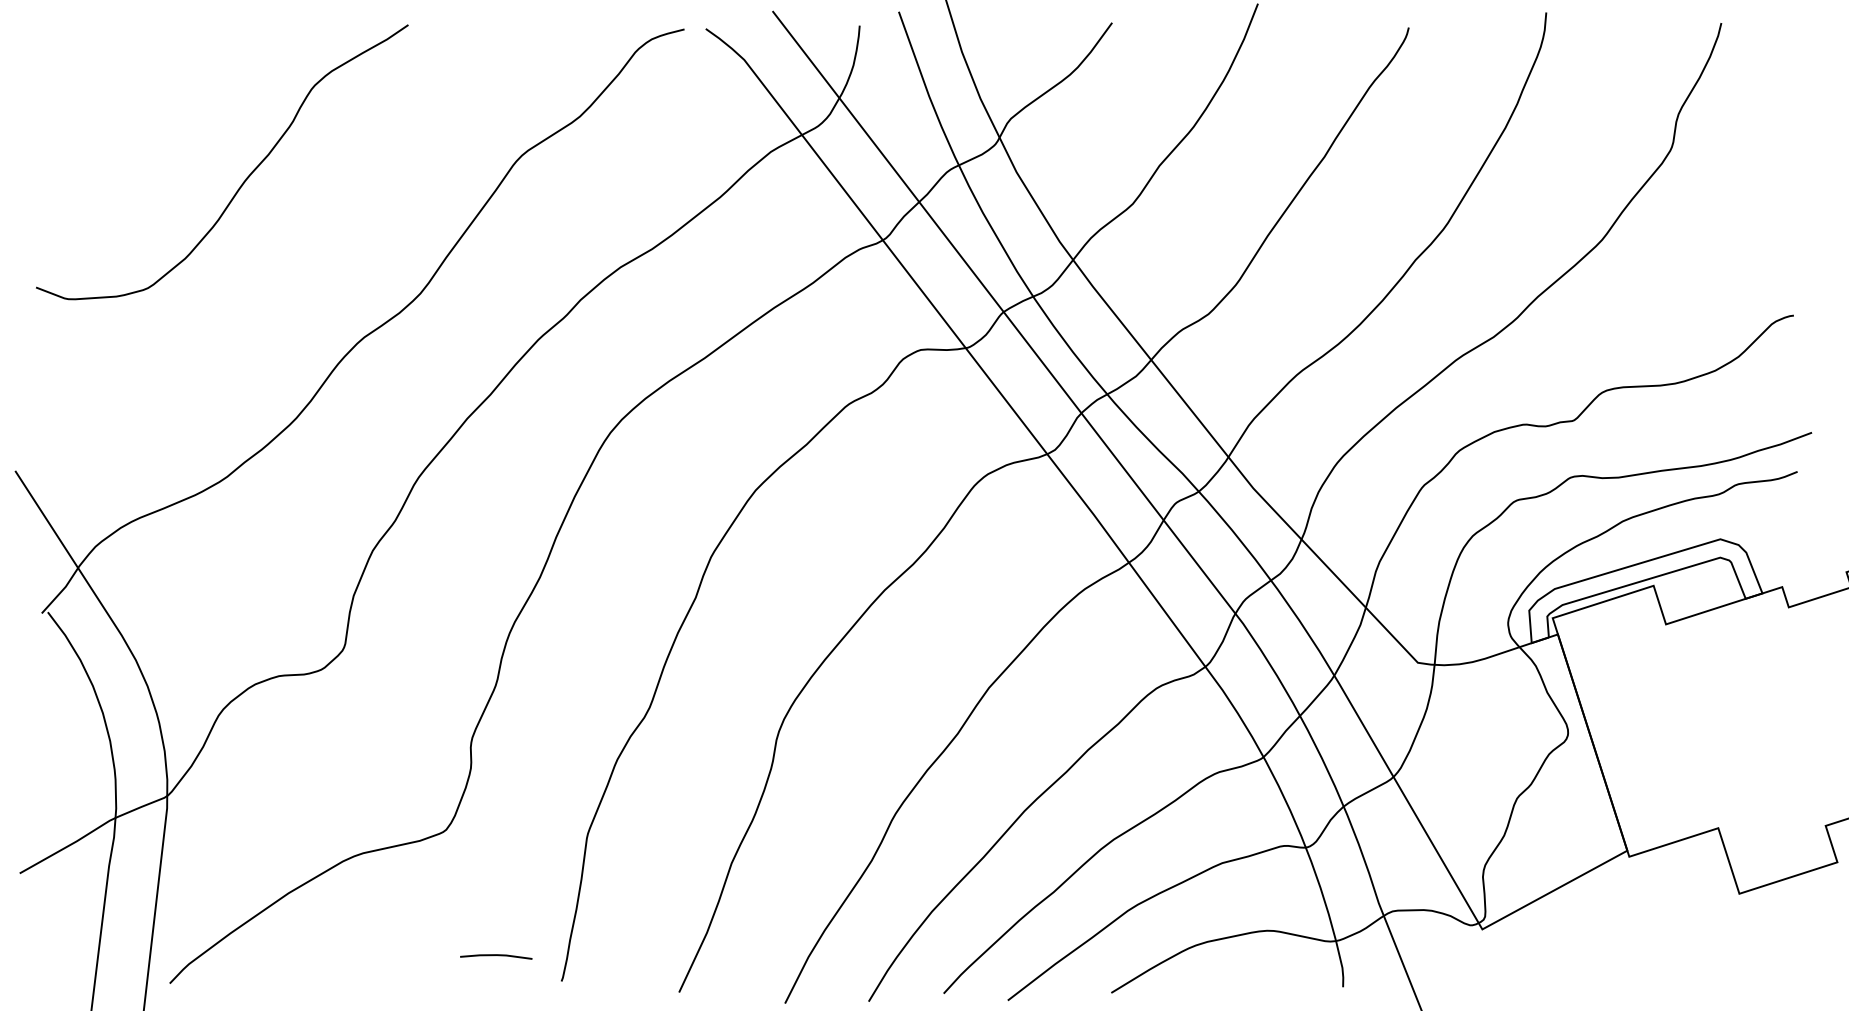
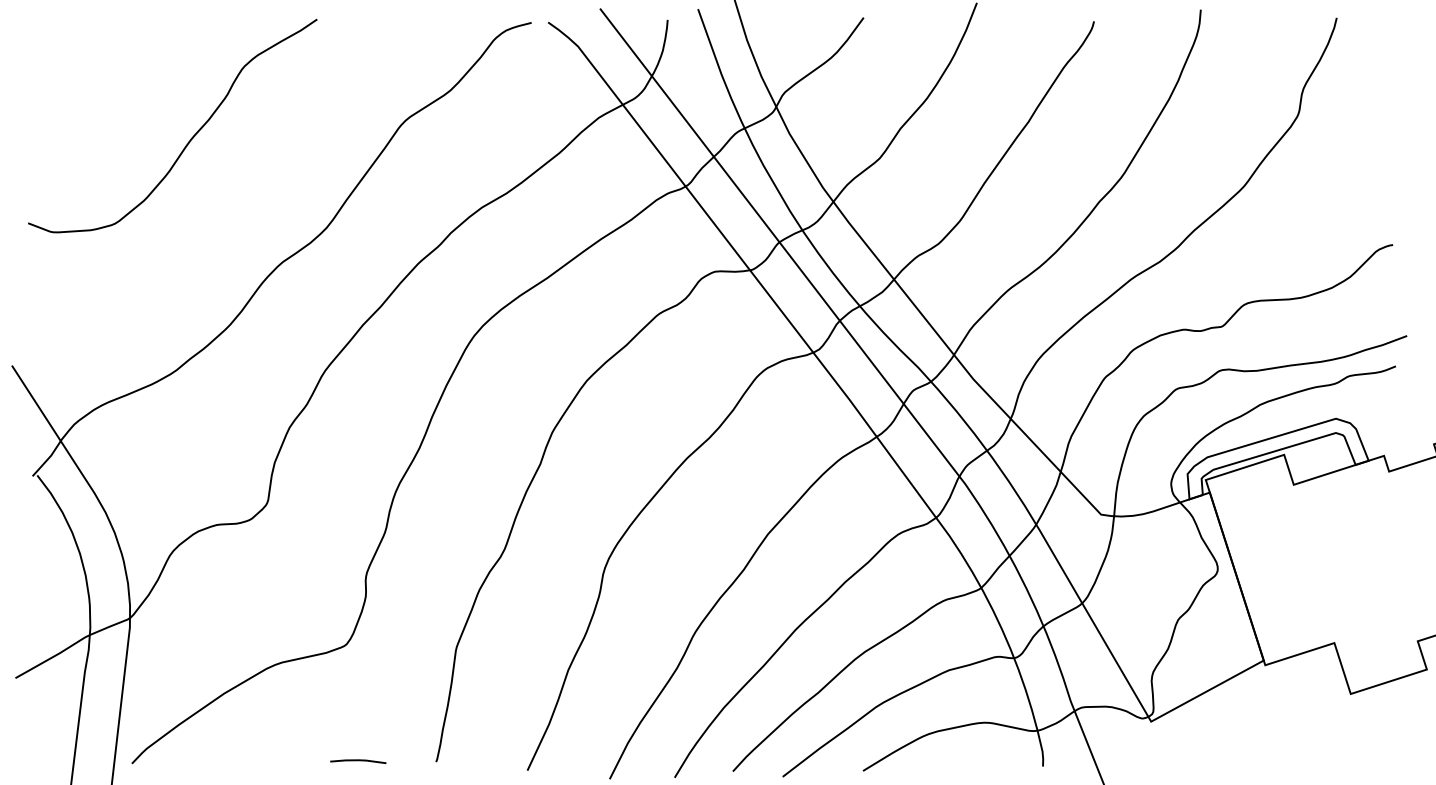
line: (496, 955) -> (358, 760), moved

